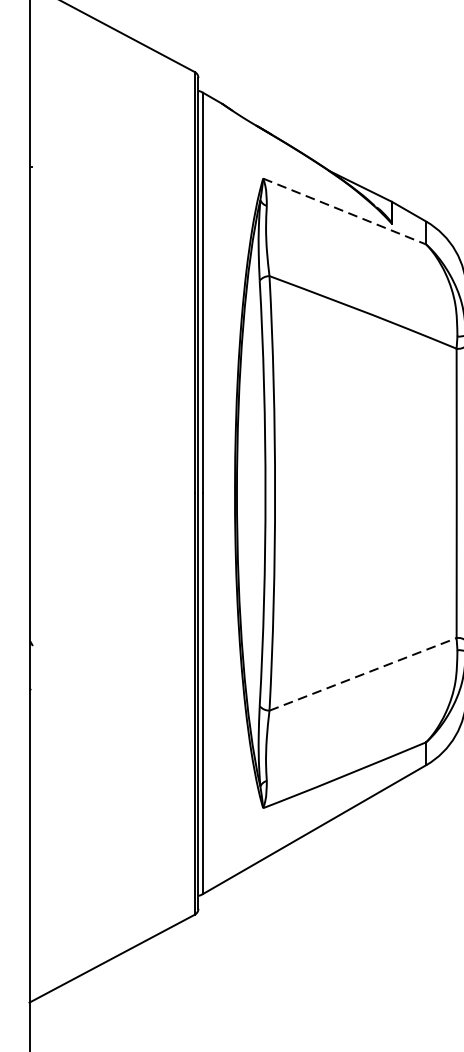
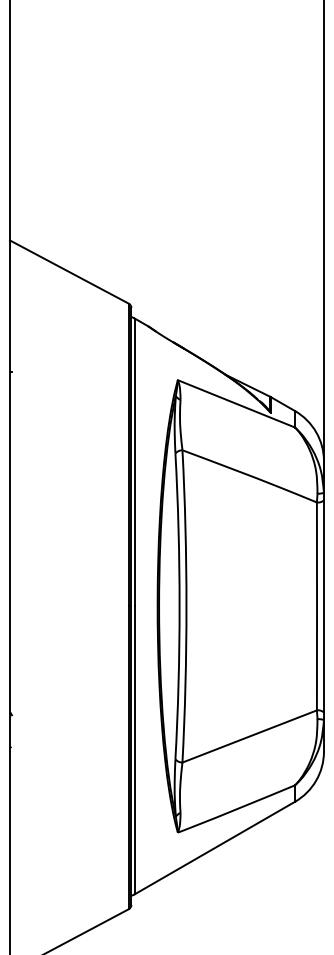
line: (344, 212) -> (236, 404), dashed -> solid
line: (364, 674) -> (250, 736), dashed -> solid

